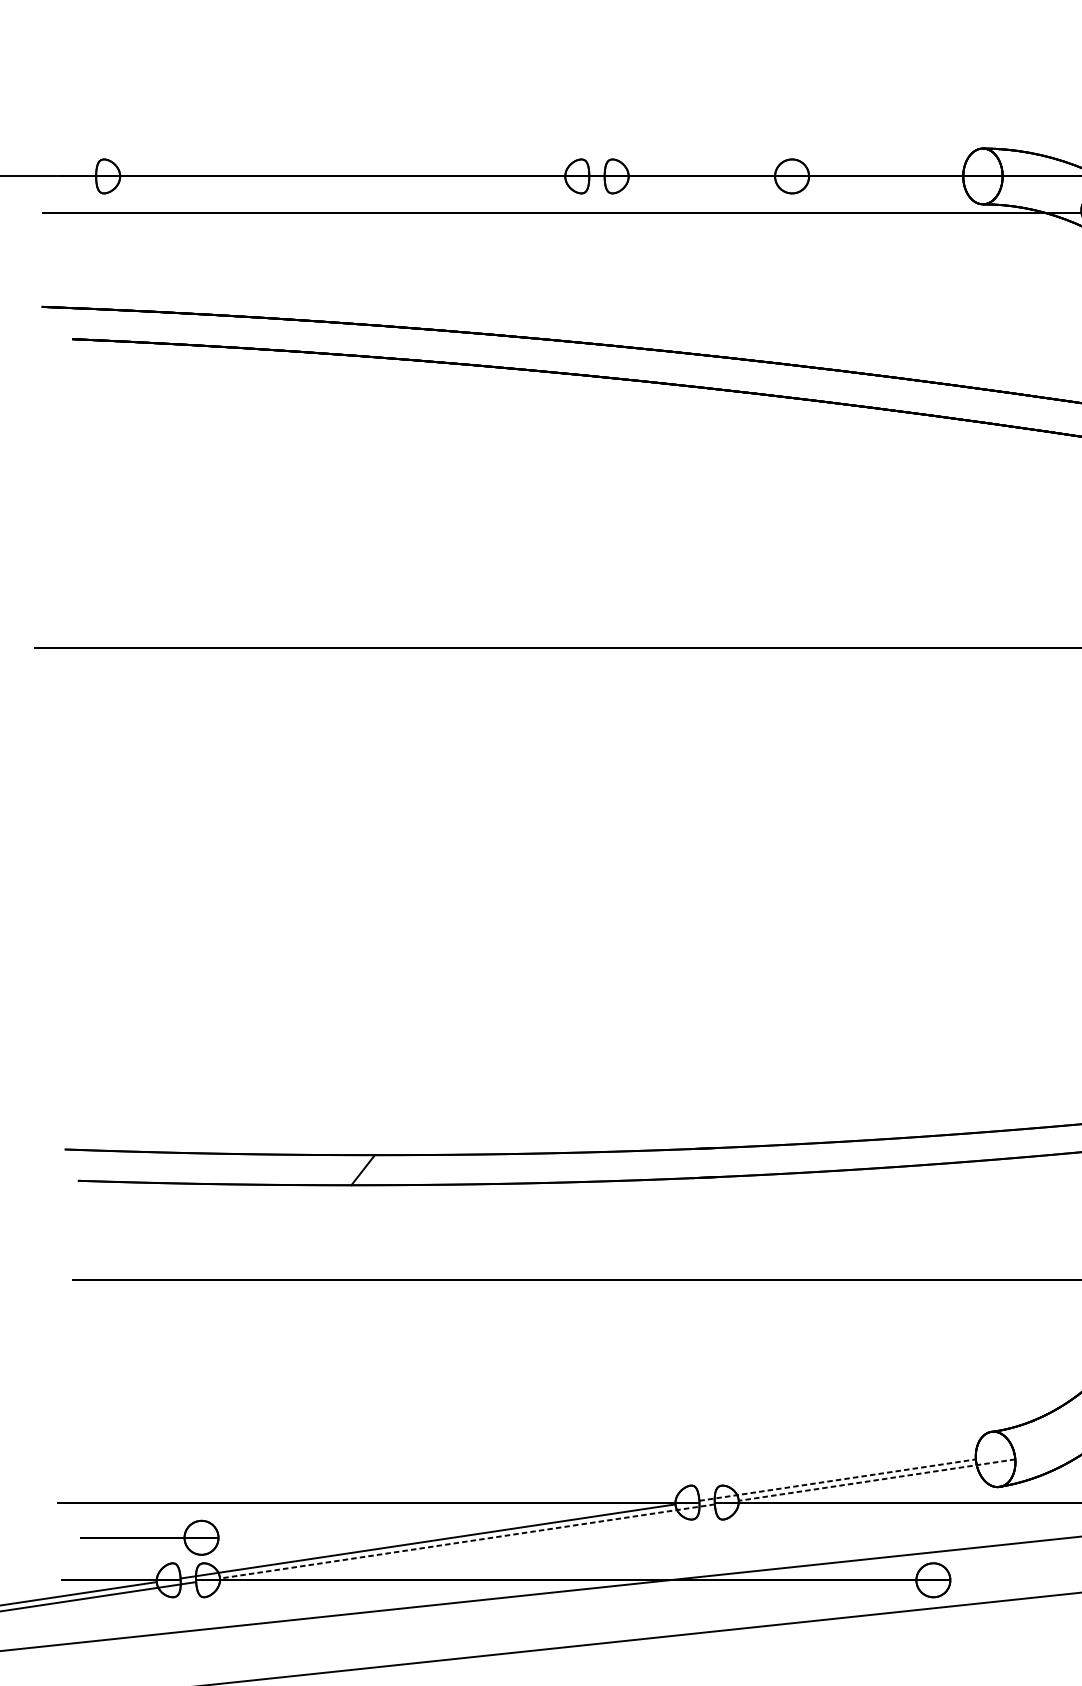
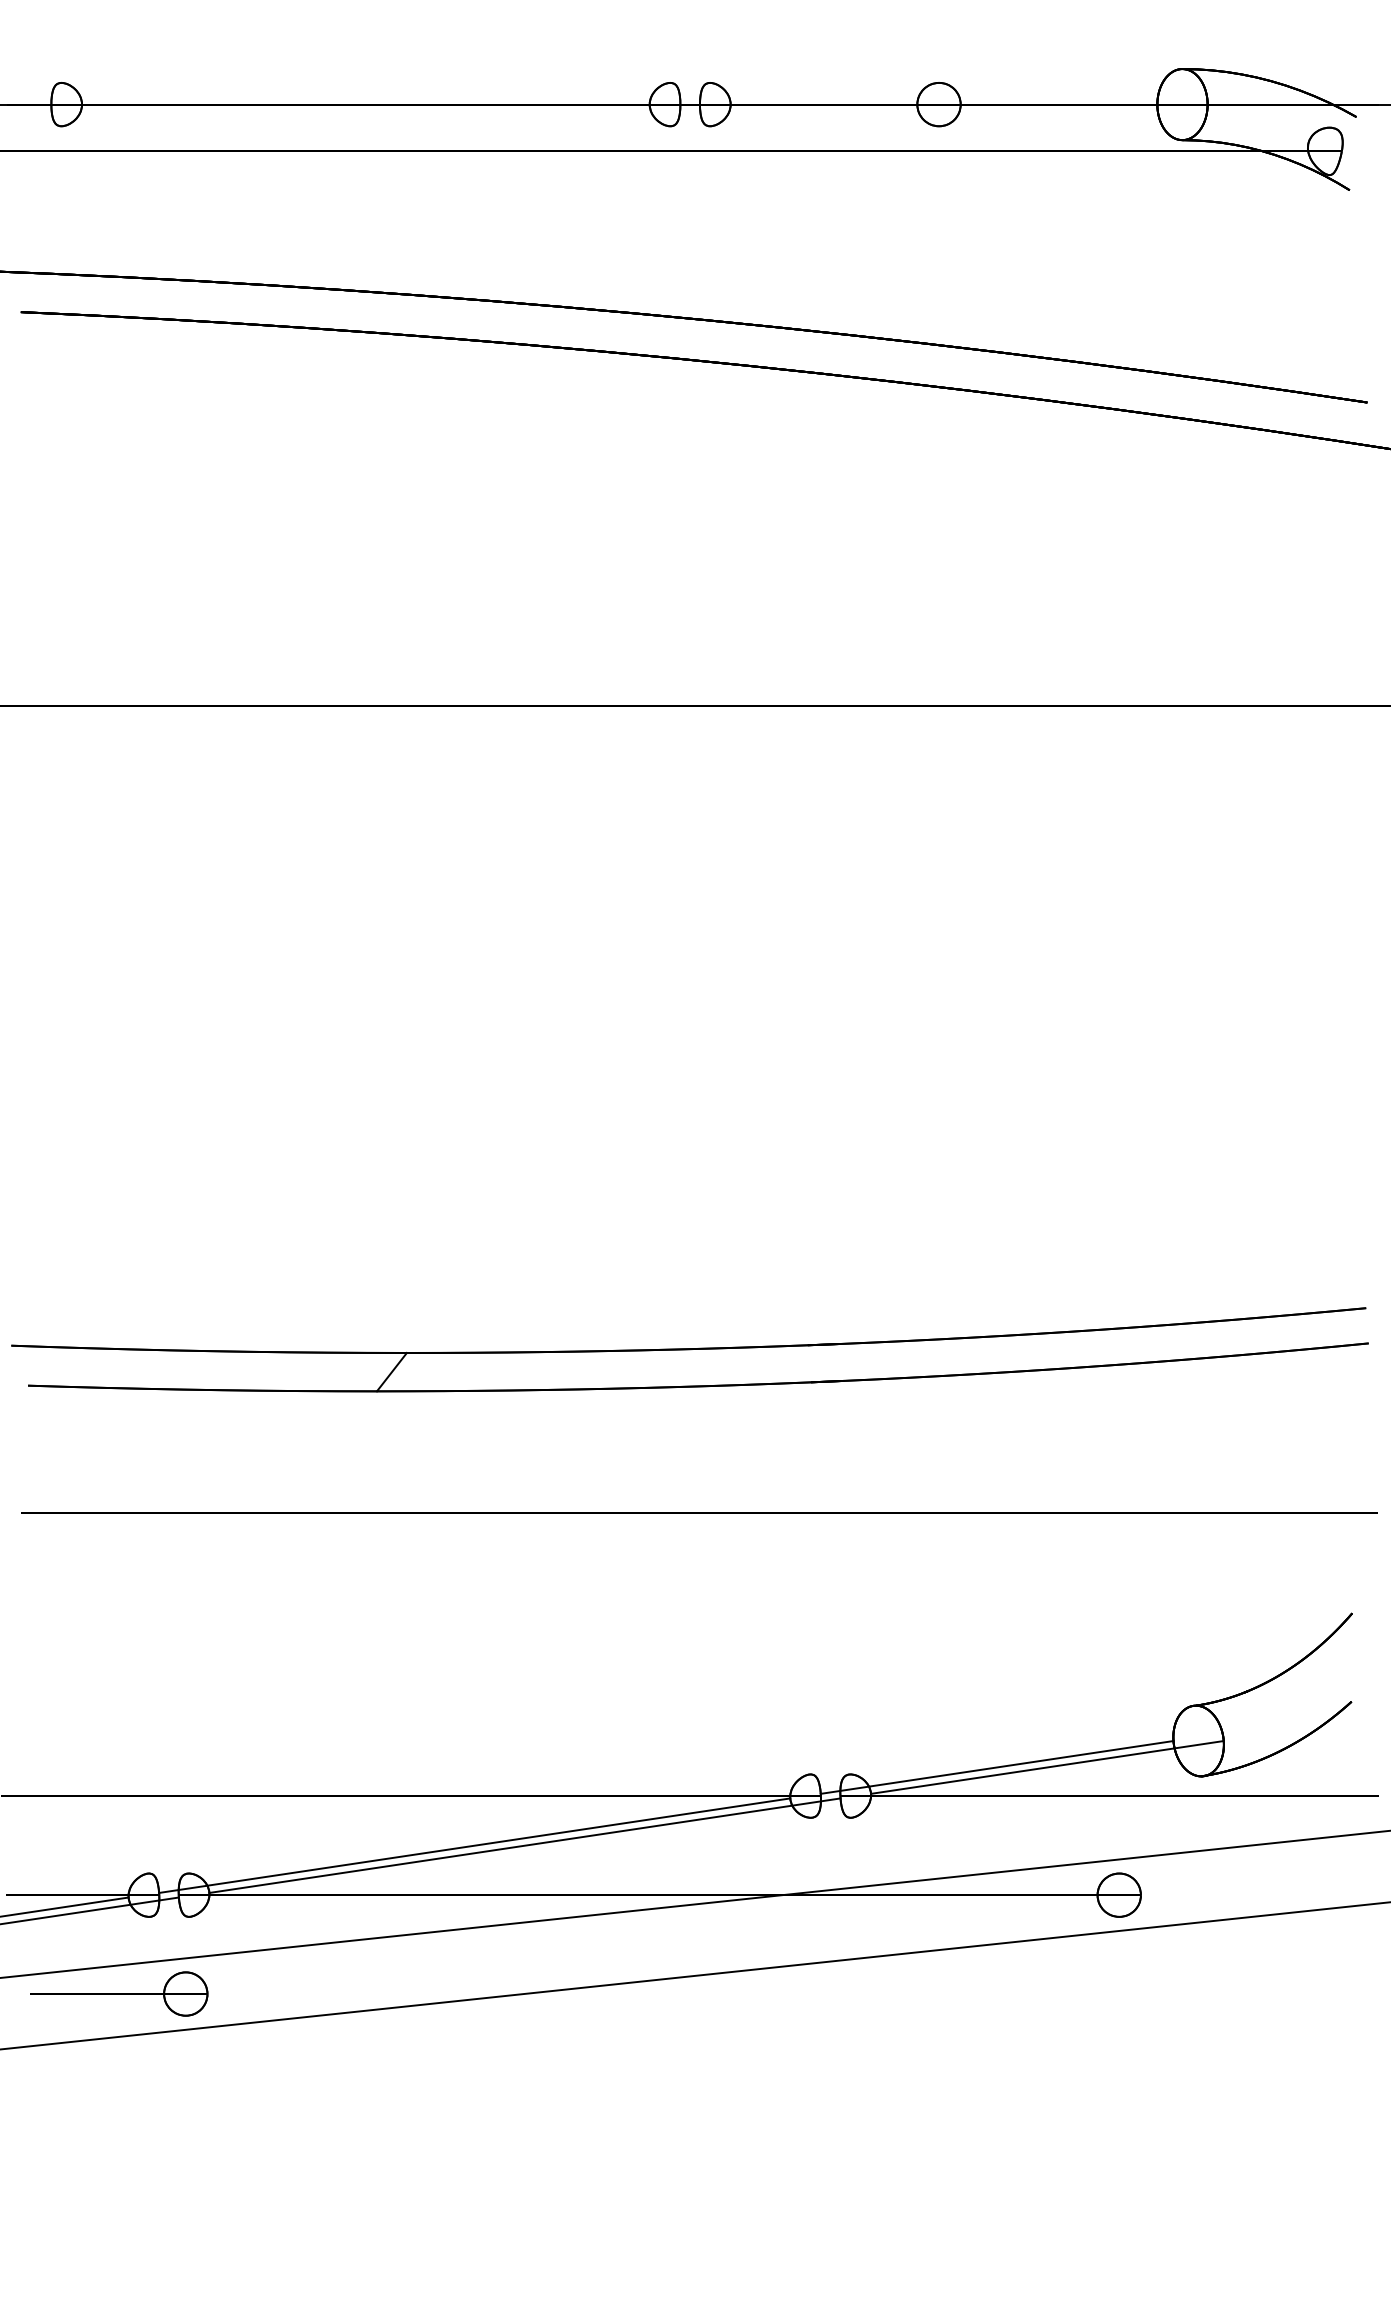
line: (837, 1480) -> (997, 1767), dashed -> solid
line: (876, 1480) -> (1046, 1767), dashed -> solid
part: (149, 1537) -> (119, 1993), moved
line: (467, 1541) -> (524, 1845), dashed -> solid

